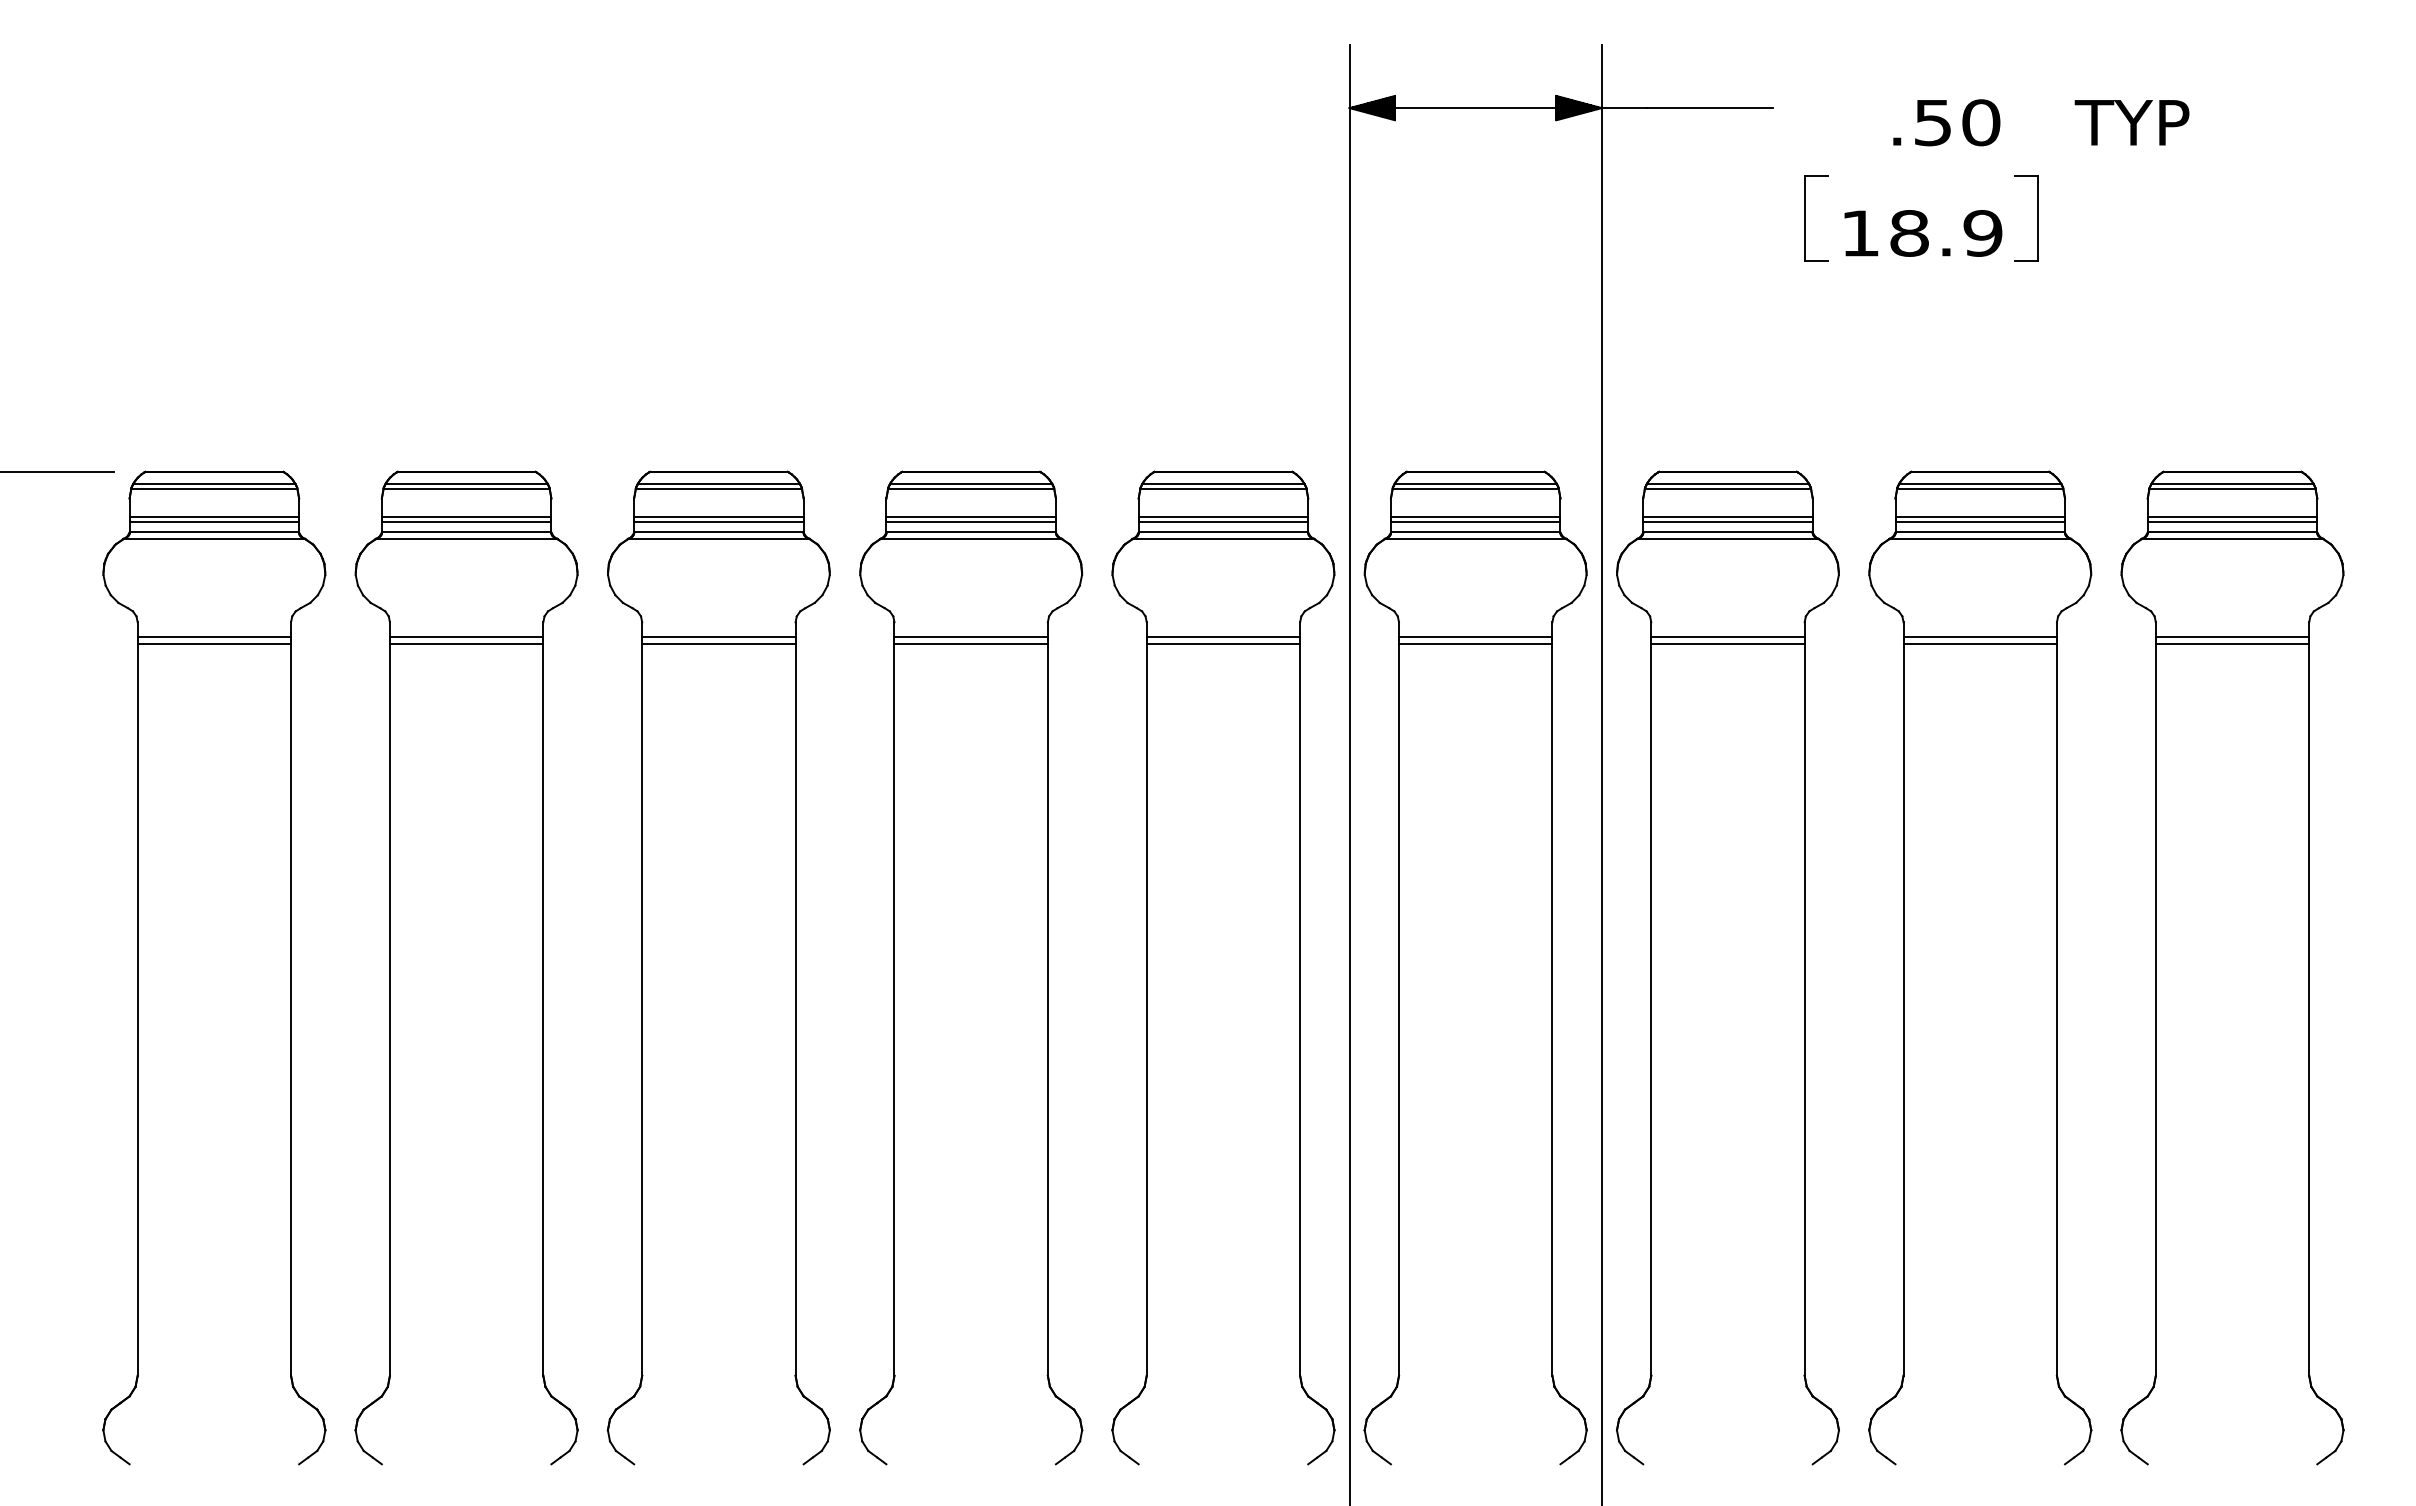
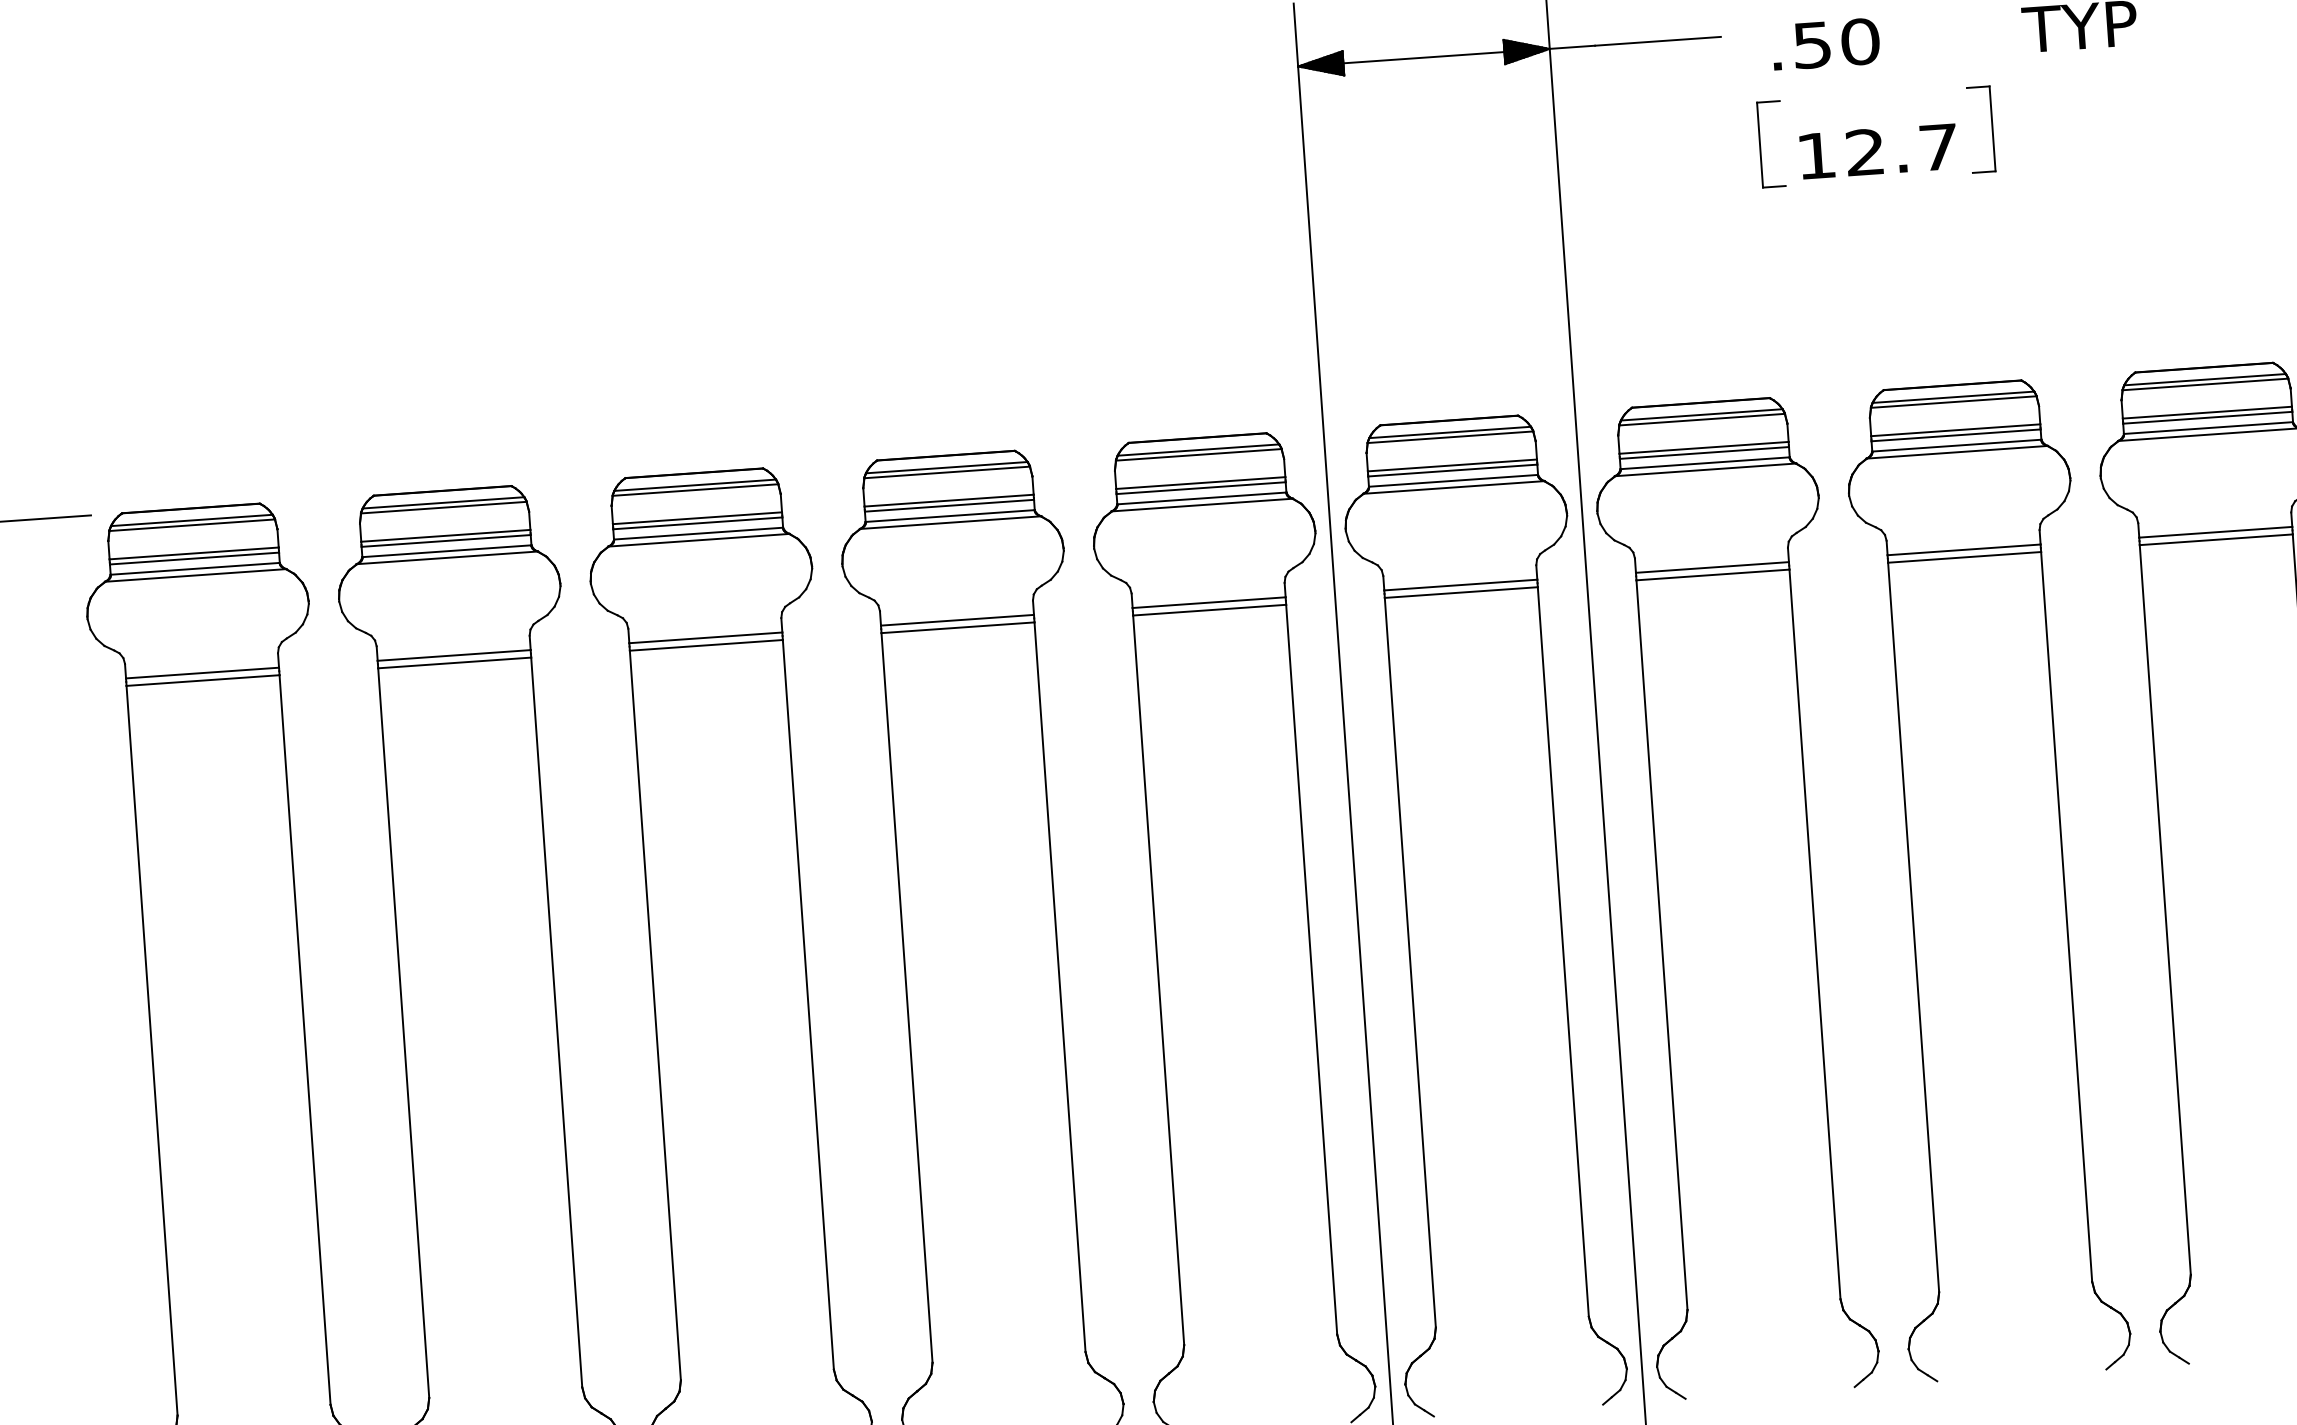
text: (1946, 122) -> (1825, 44), moved
text: (1946, 233) -> (1902, 149), 18.9 -> 12.7

